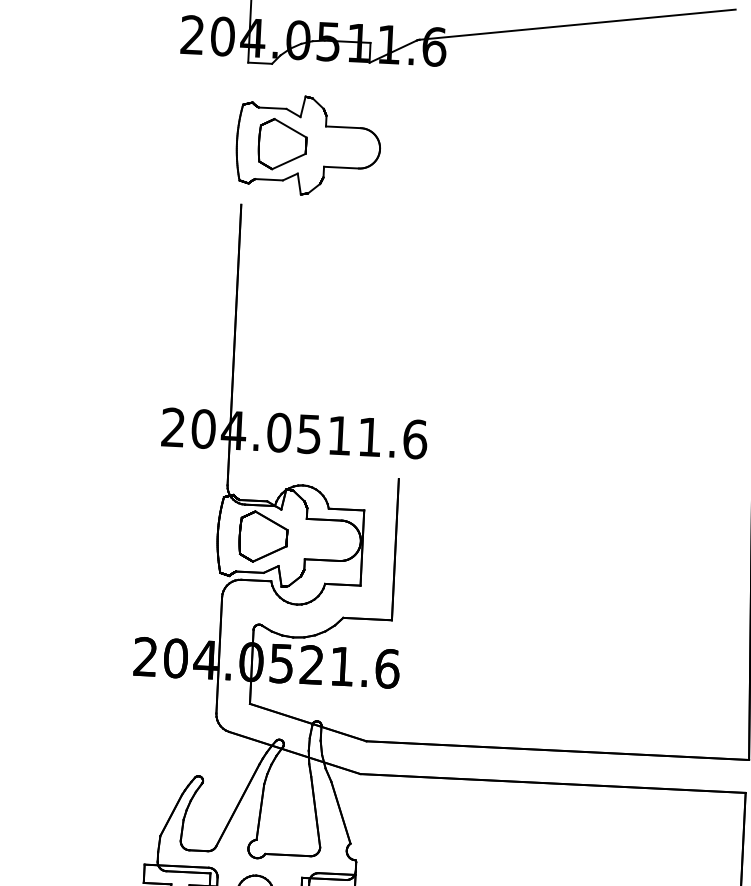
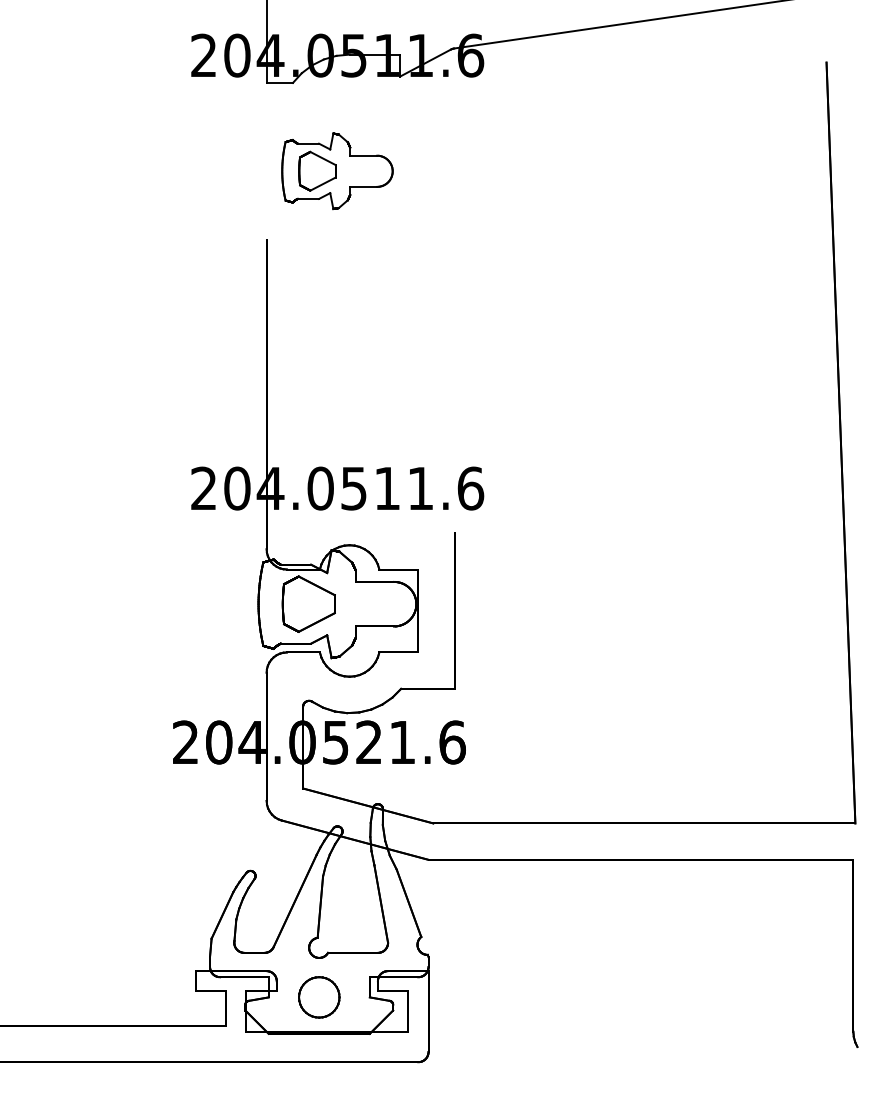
part: (308, 146) -> (337, 171), size x0.7

